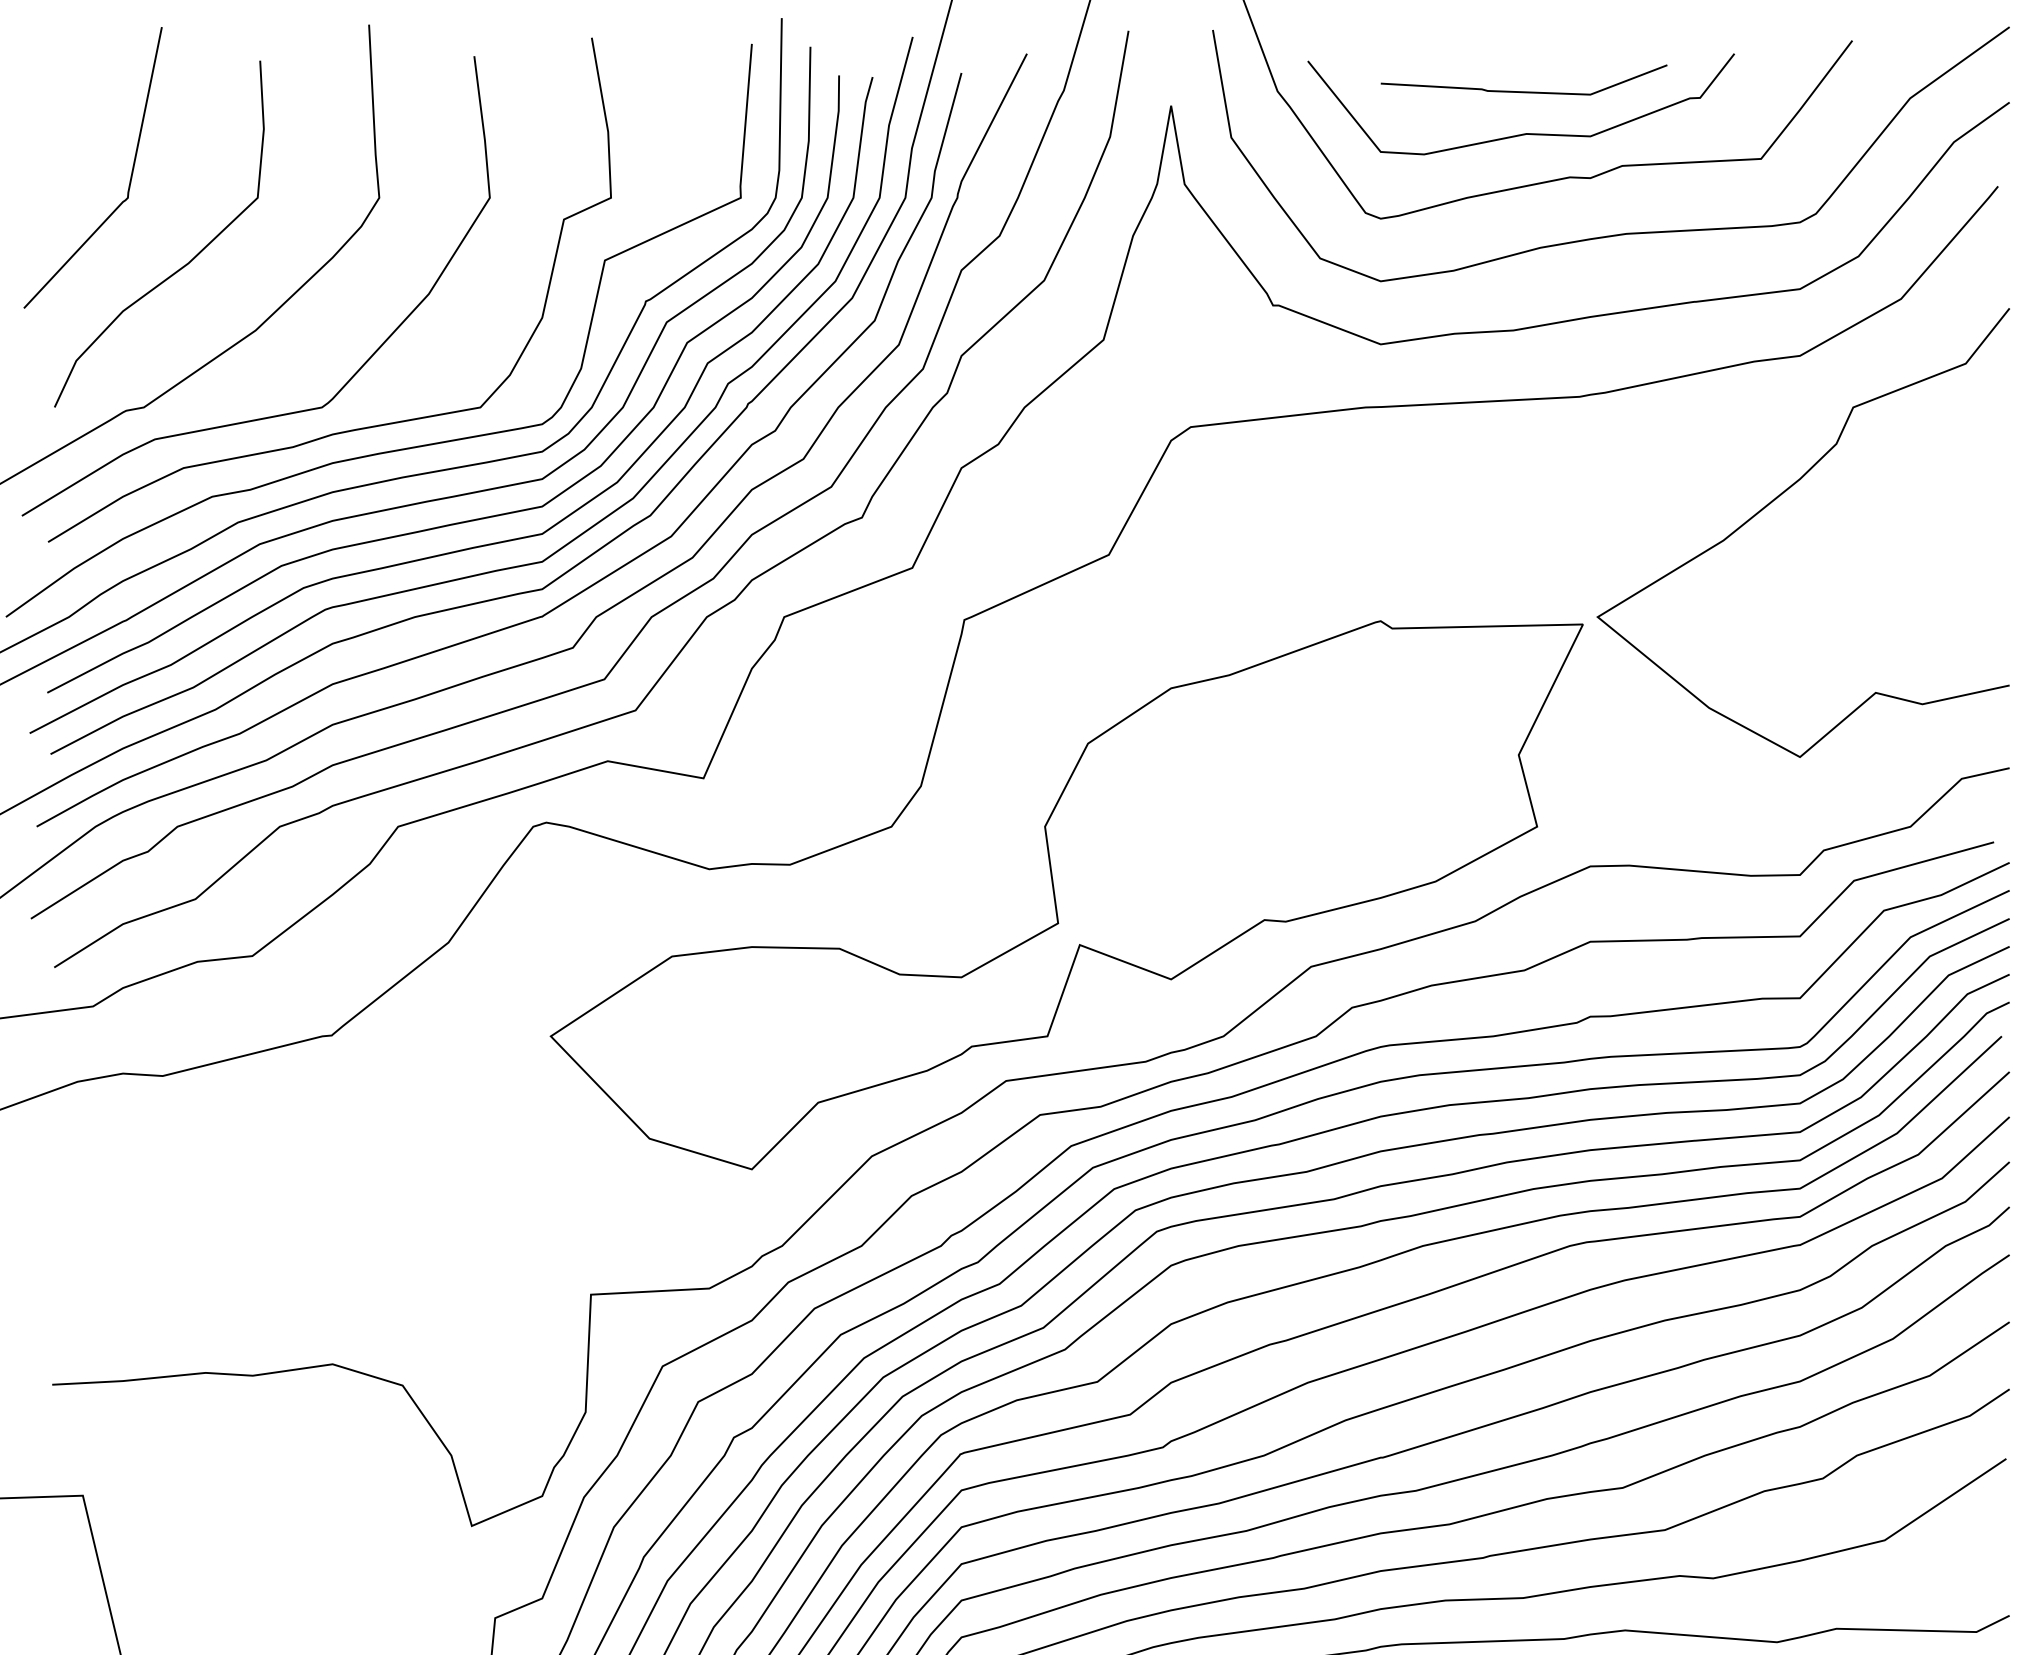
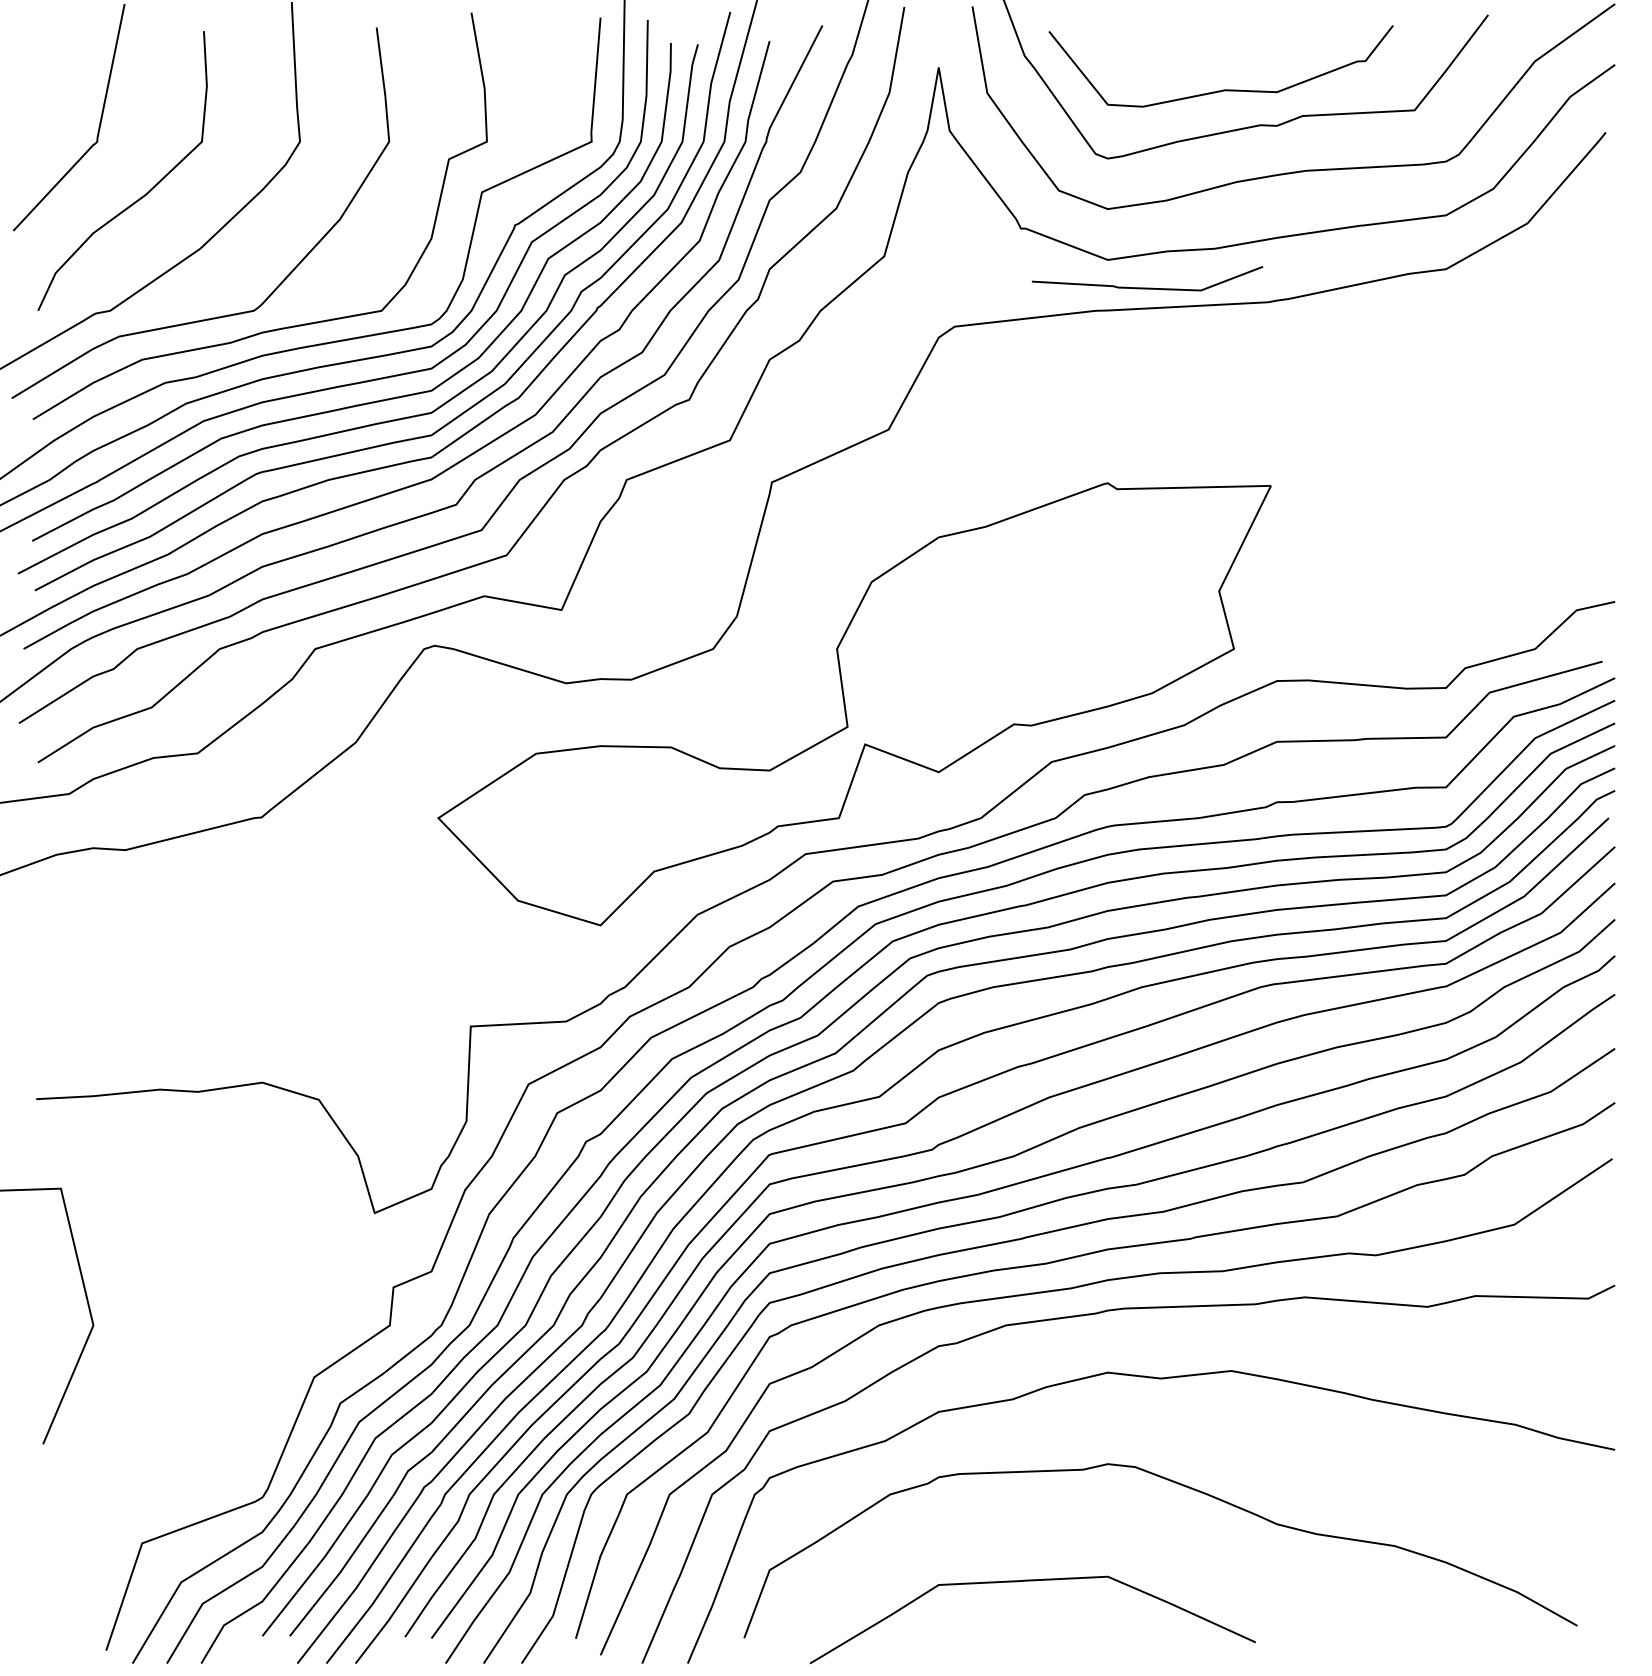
line: (1524, 90) -> (1147, 287), moved
curve: (1779, 497) -> (1429, 383), removed

